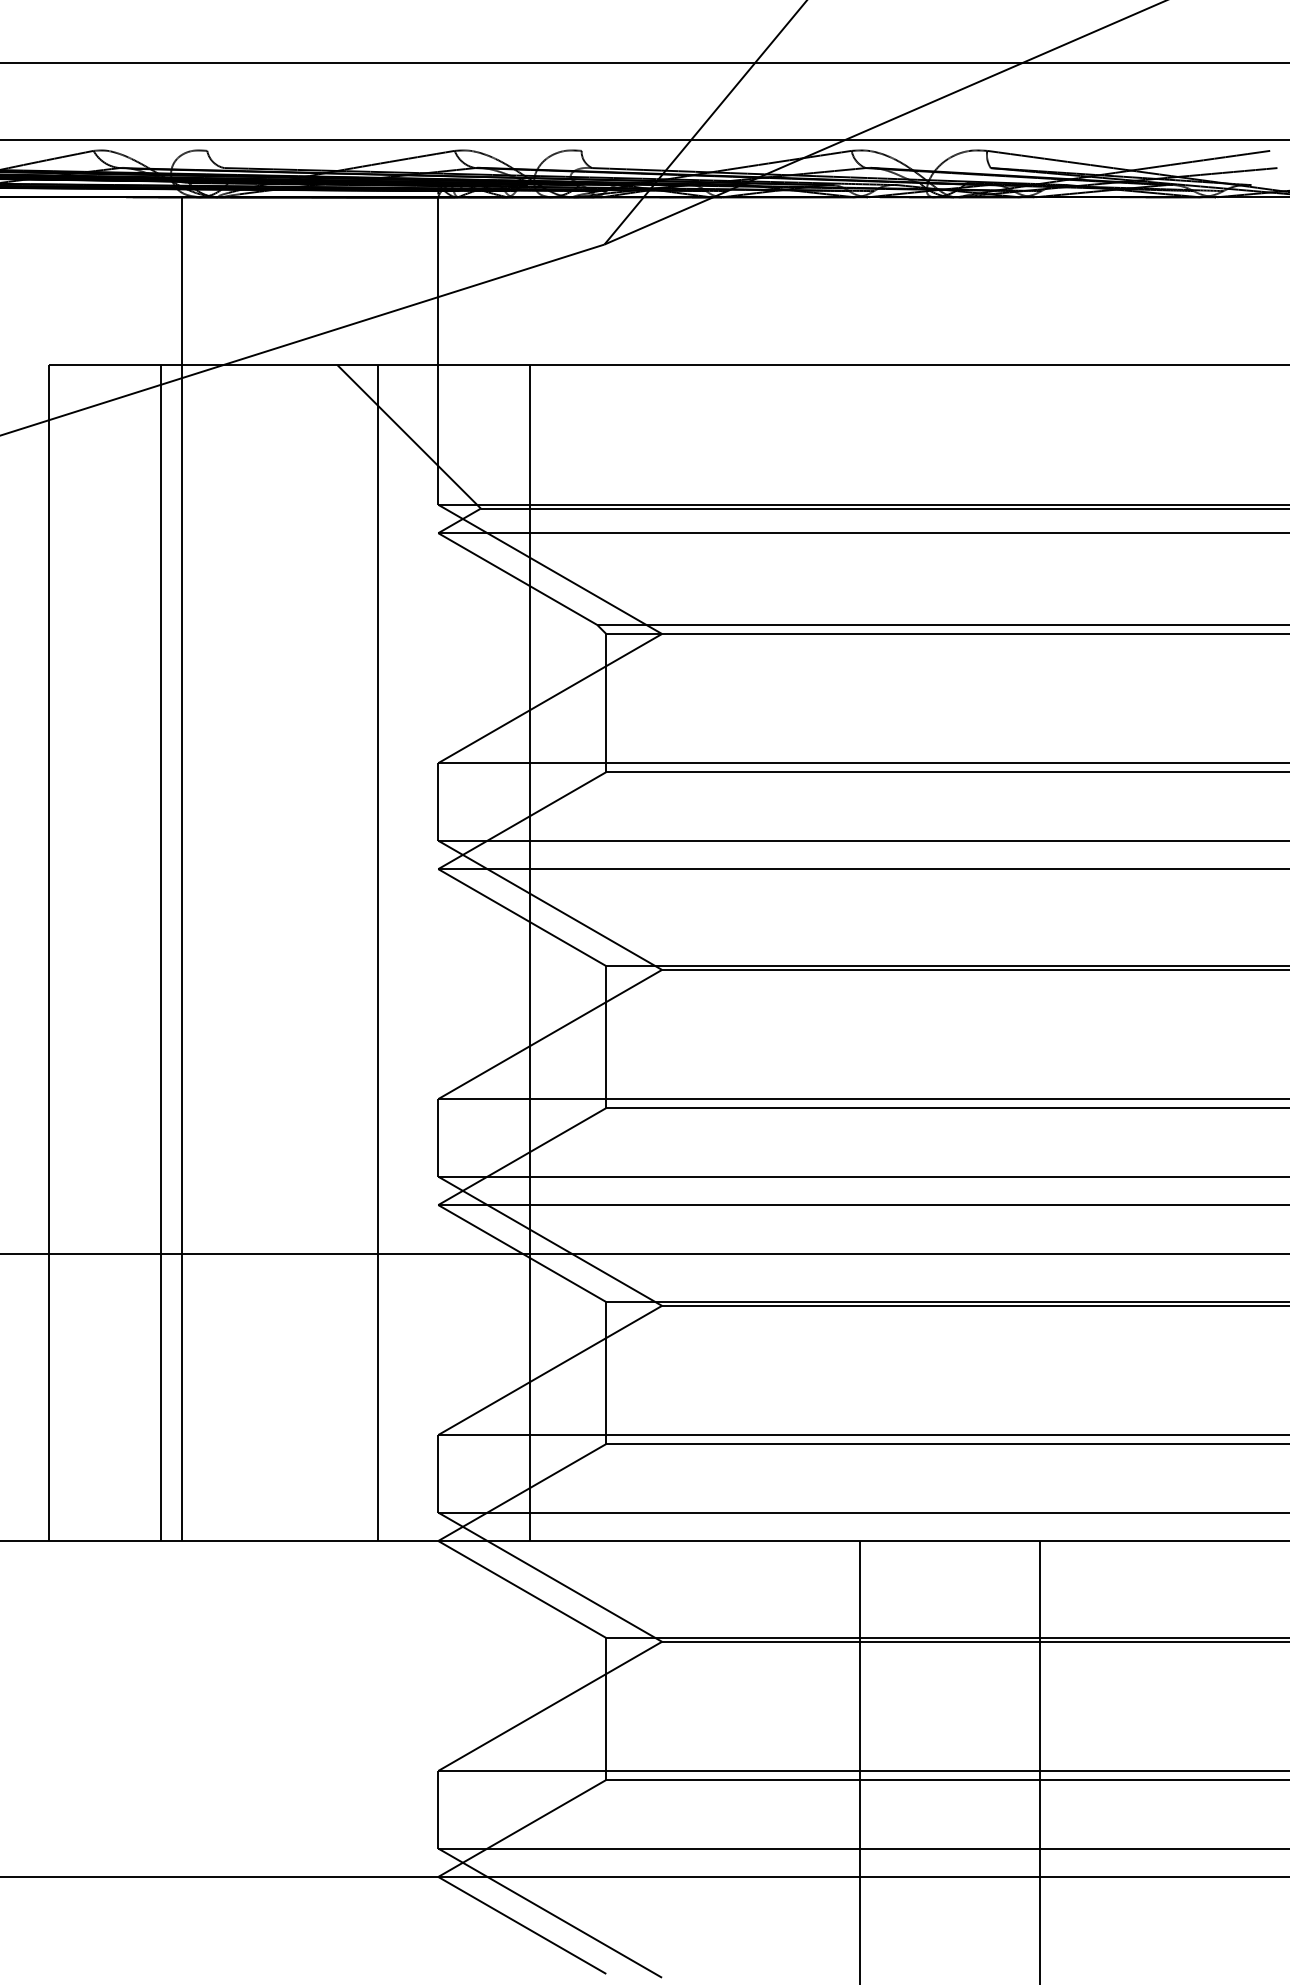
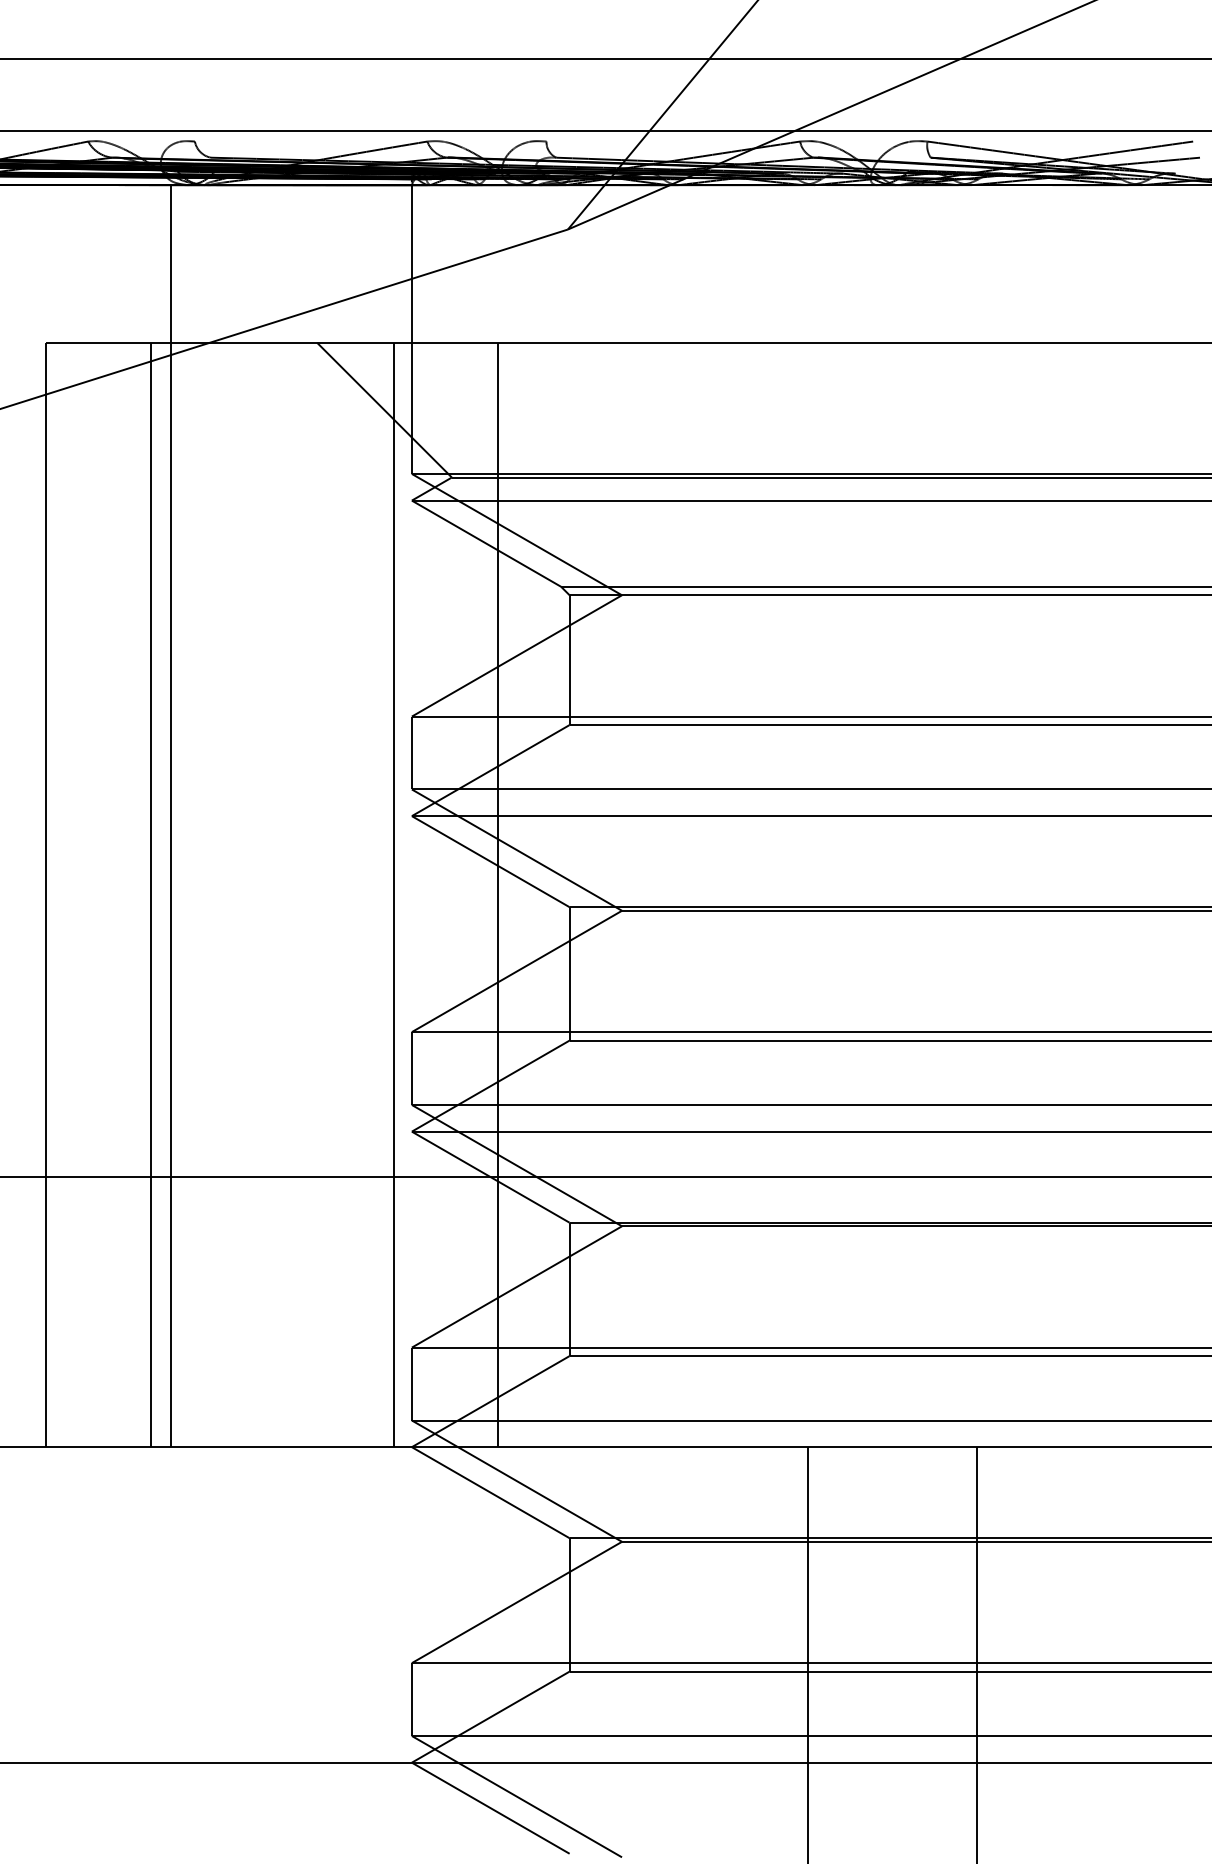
line: (378, 953) -> (394, 895), moved

